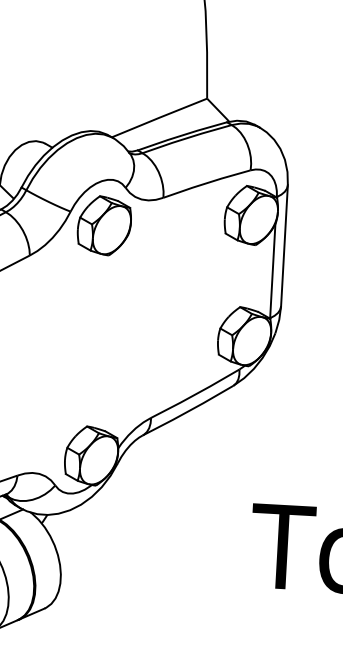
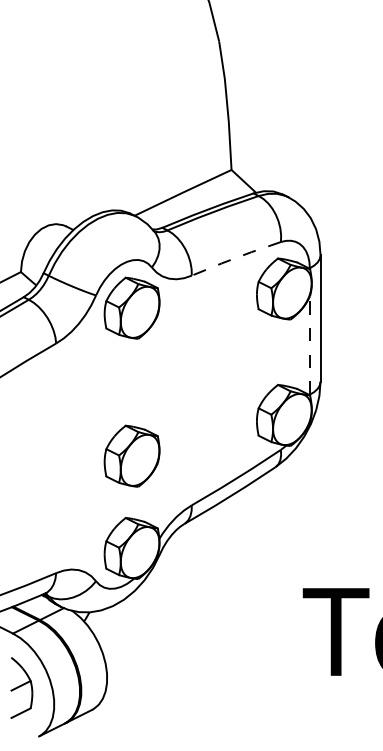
line: (206, 183) -> (235, 258), solid -> dashed
line: (272, 271) -> (309, 345), solid -> dashed
part: (96, 366) -> (131, 455), added

